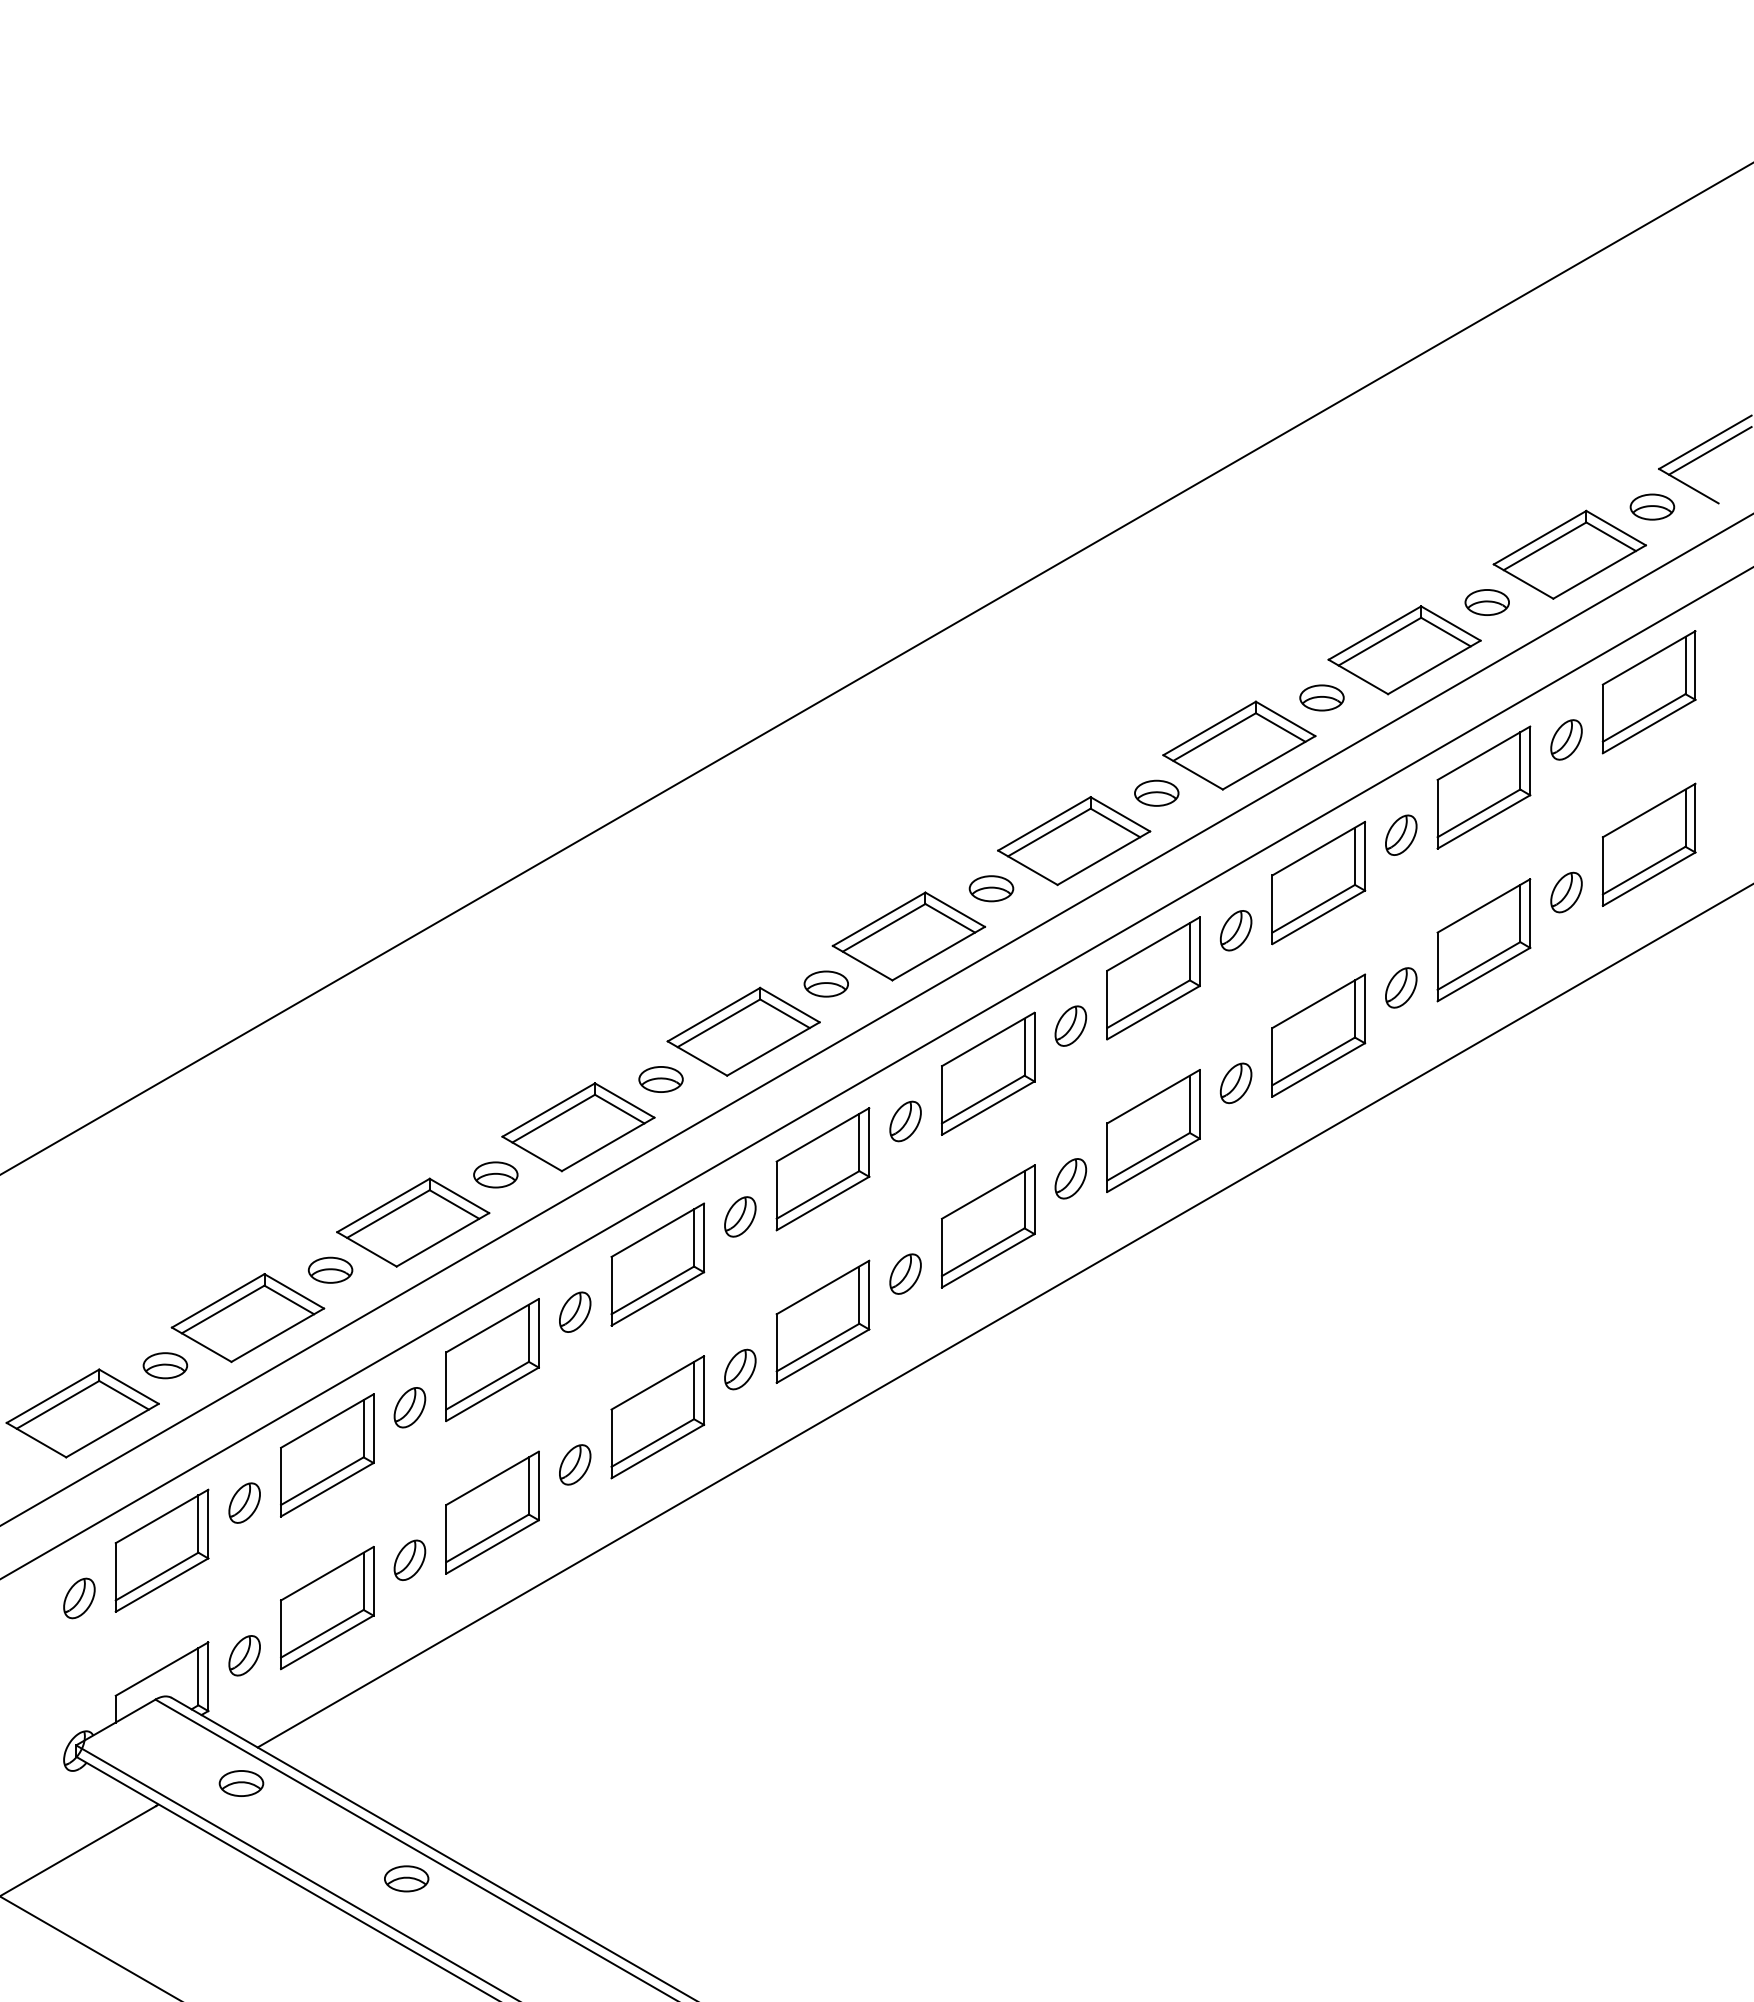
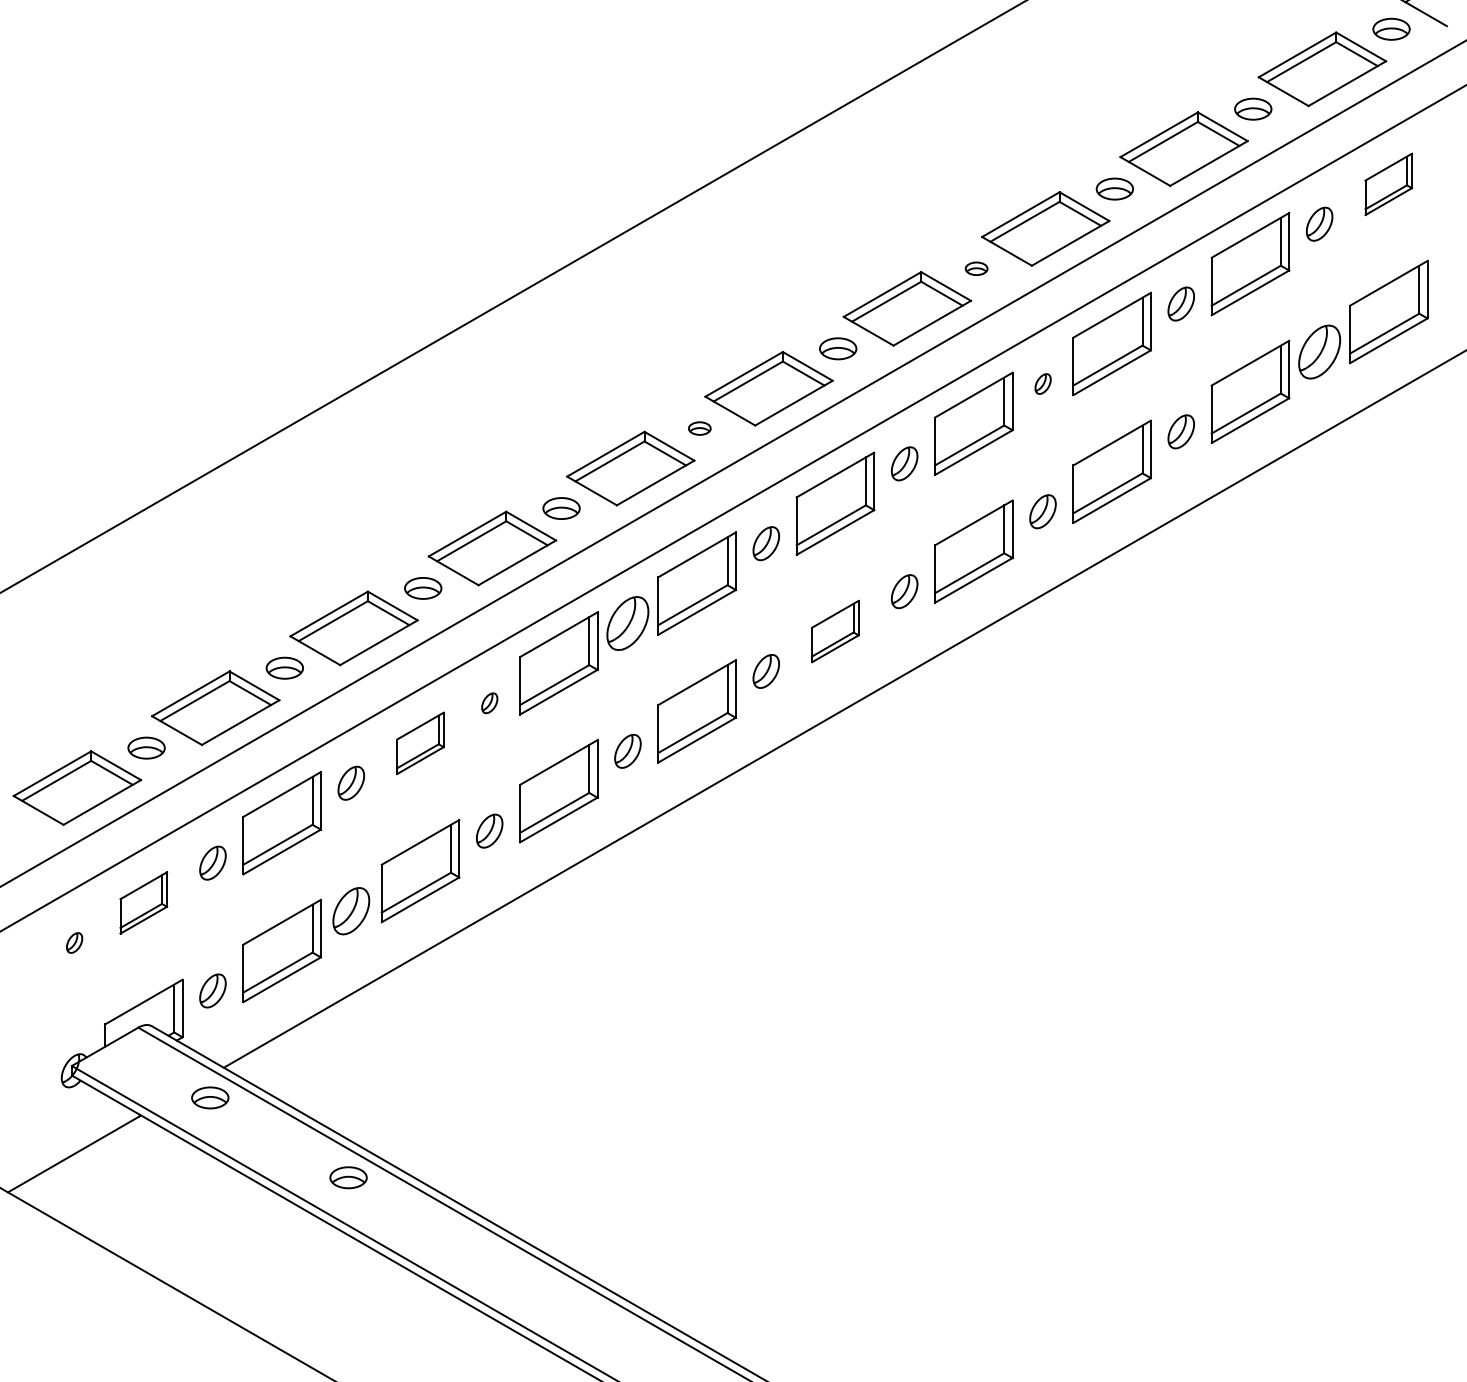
part: (1648, 692) -> (1388, 184), size x0.6
part: (1156, 792) -> (976, 268), size x0.6
part: (1566, 892) -> (1319, 351), size x1.6
part: (1236, 930) -> (1043, 383), size x0.6
part: (825, 983) -> (699, 428), size x0.6
part: (740, 1216) -> (628, 623), size x1.6
part: (987, 1226) -> (834, 631), size x0.6
part: (575, 1311) -> (489, 702), size x0.6
part: (492, 1359) -> (420, 742), size x0.6
part: (161, 1550) -> (143, 902), size x0.6
part: (409, 1559) -> (350, 910), size x1.4
part: (79, 1598) -> (74, 943), size x0.6

